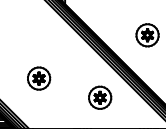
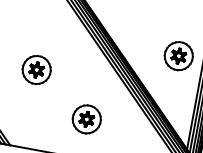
part: (39, 78) -> (37, 69), moved
part: (100, 97) -> (87, 119), moved

